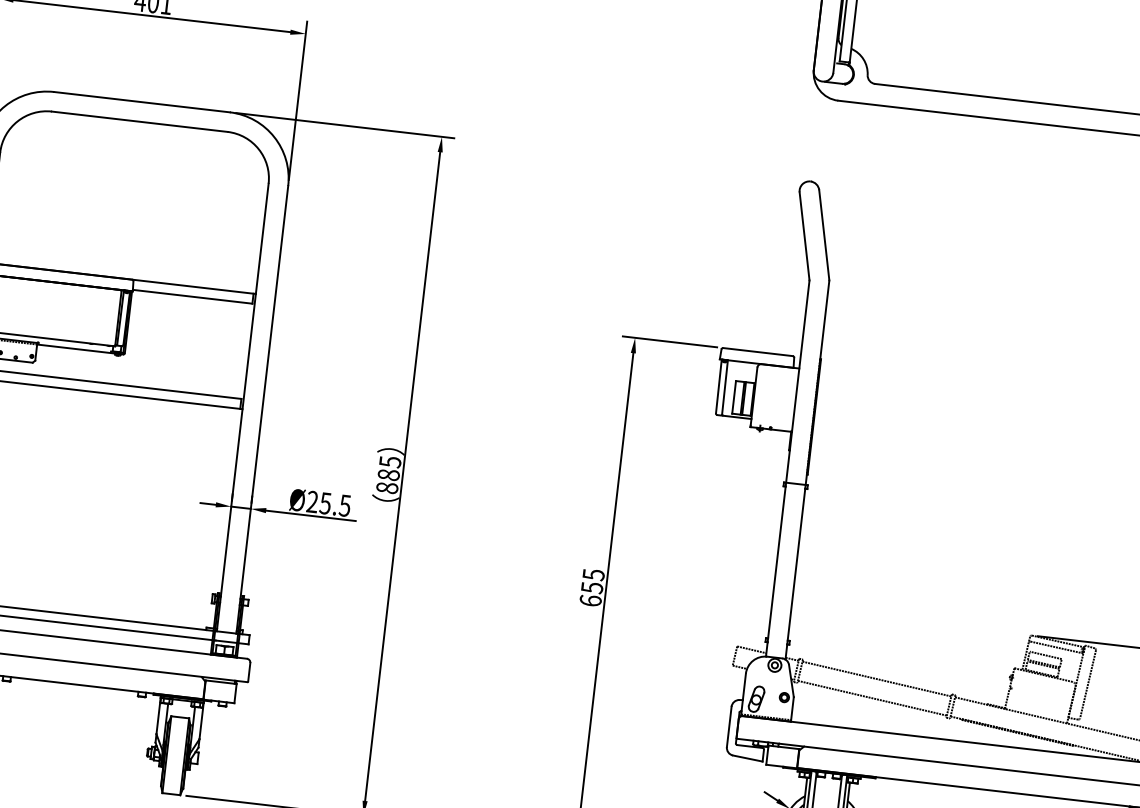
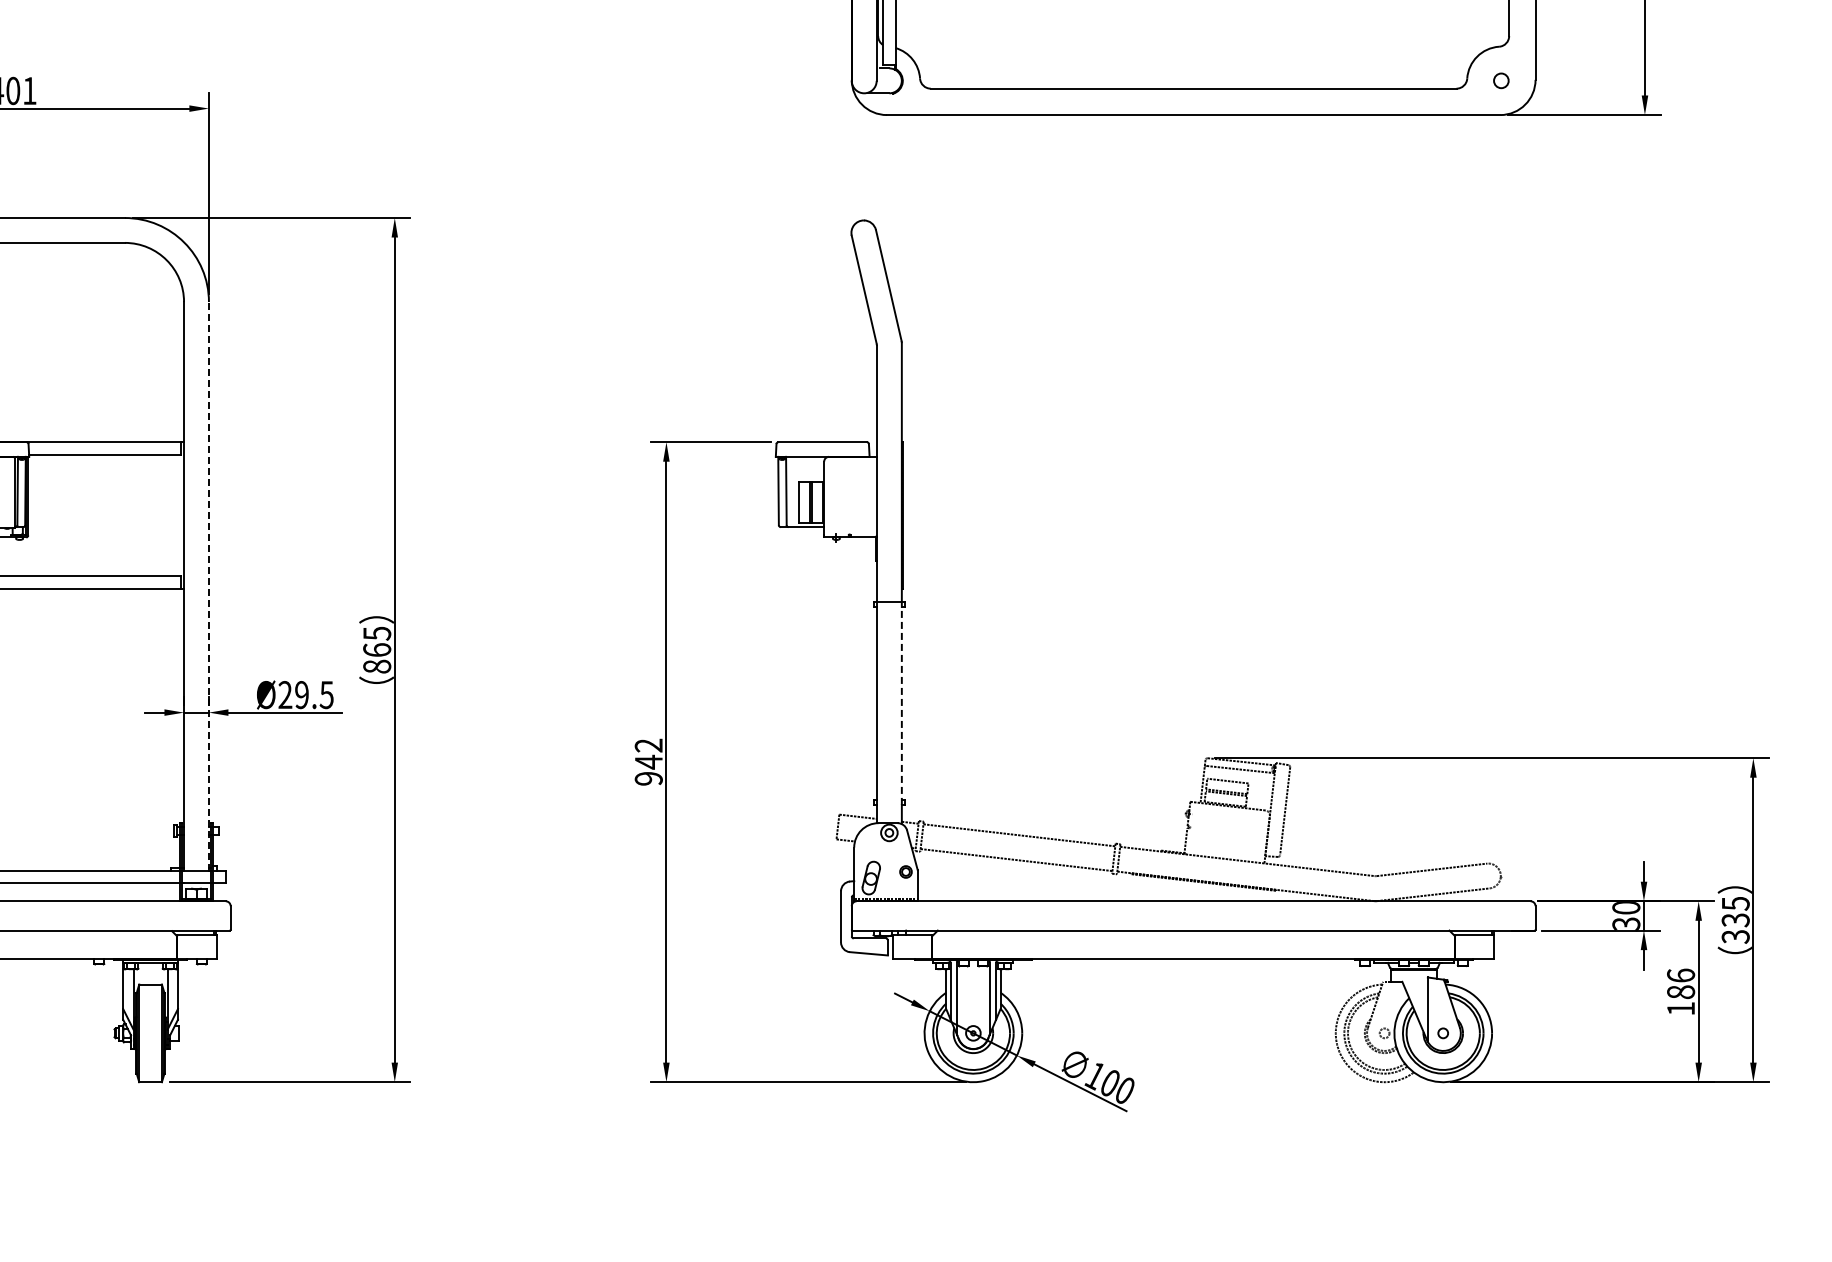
line: (261, 409) -> (208, 586), solid -> dashed
text: (389, 474) -> (377, 649), 885 -> 865
text: (325, 503) -> (301, 695), Ø25.5 -> Ø29.5
line: (796, 566) -> (901, 705), solid -> dashed
text: (592, 587) -> (648, 761), 655 -> 942

